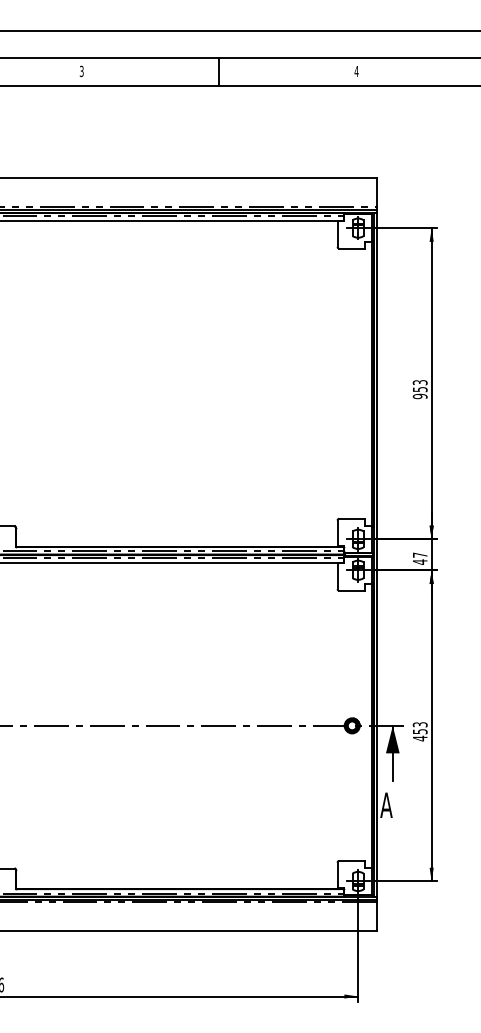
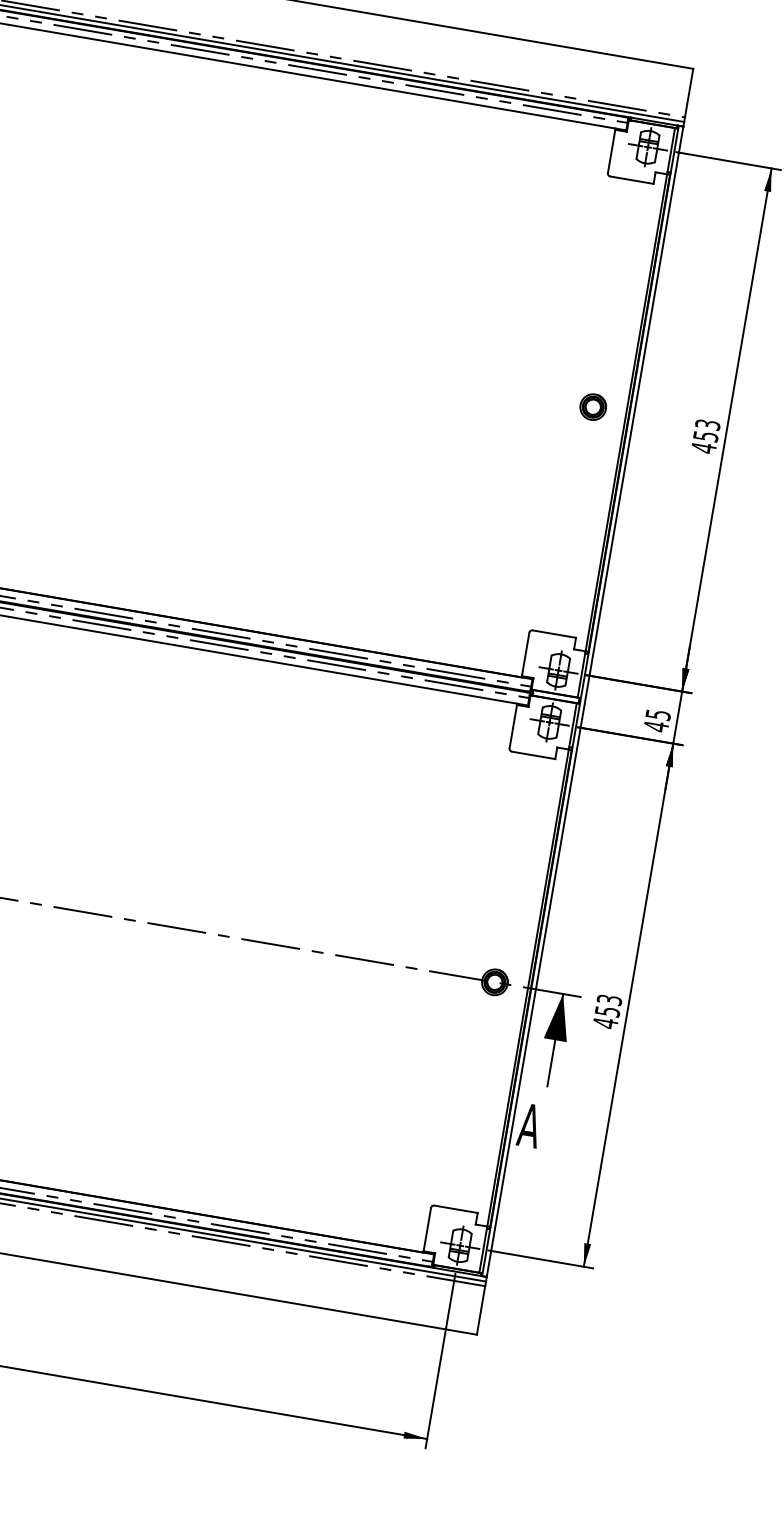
part: (351, 383) -> (592, 406), added
text: (419, 396) -> (702, 447), 953 -> 453
text: (420, 554) -> (658, 713), 47 -> 45

